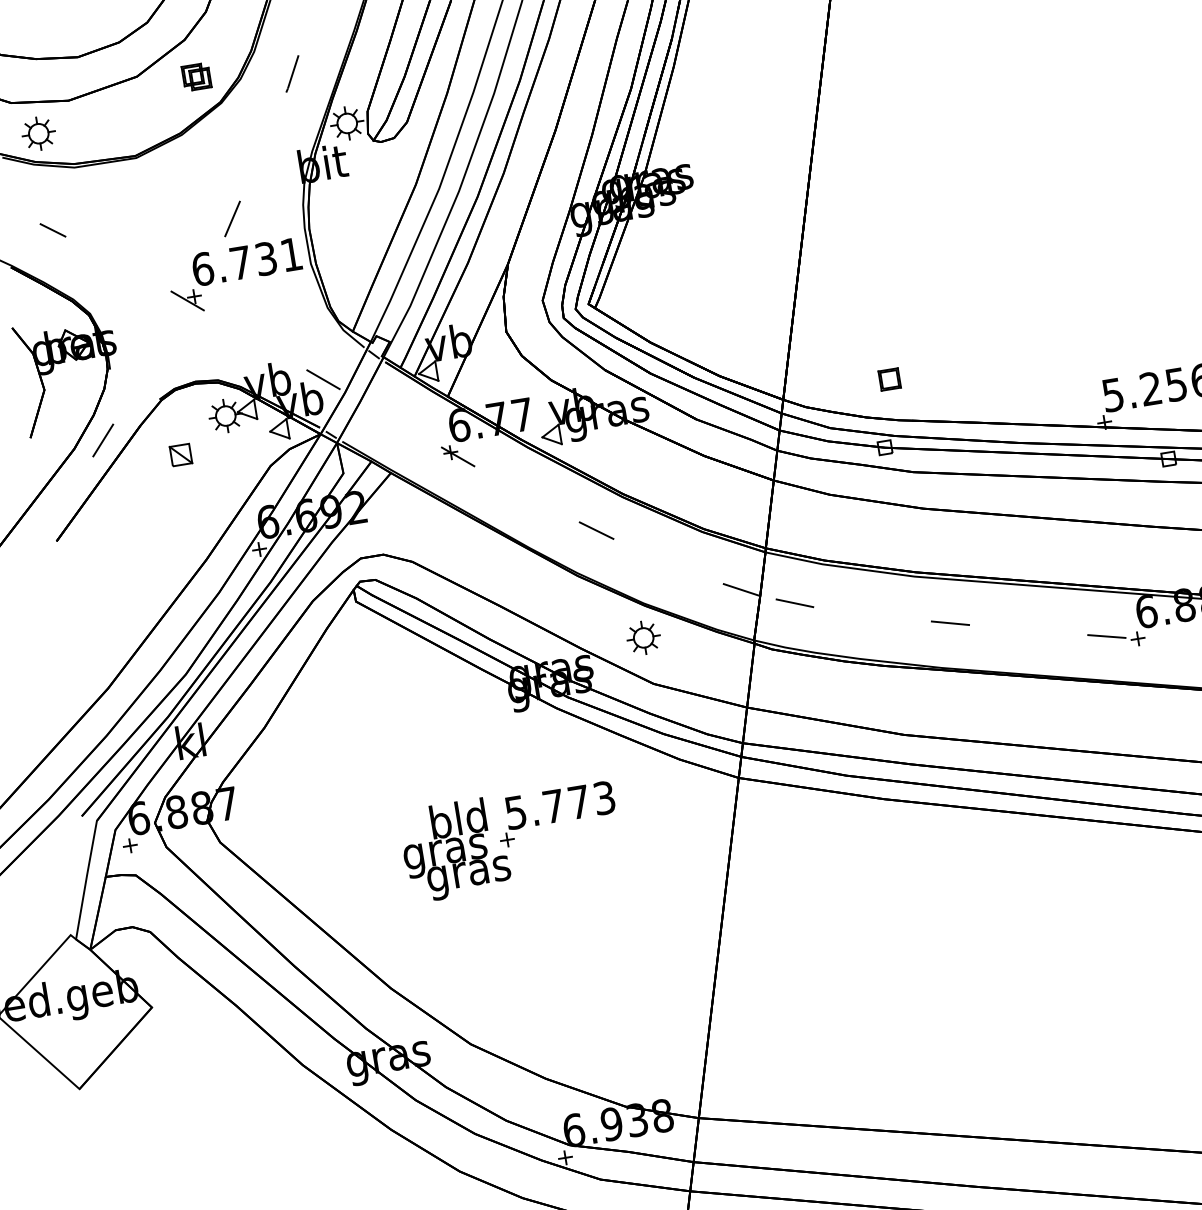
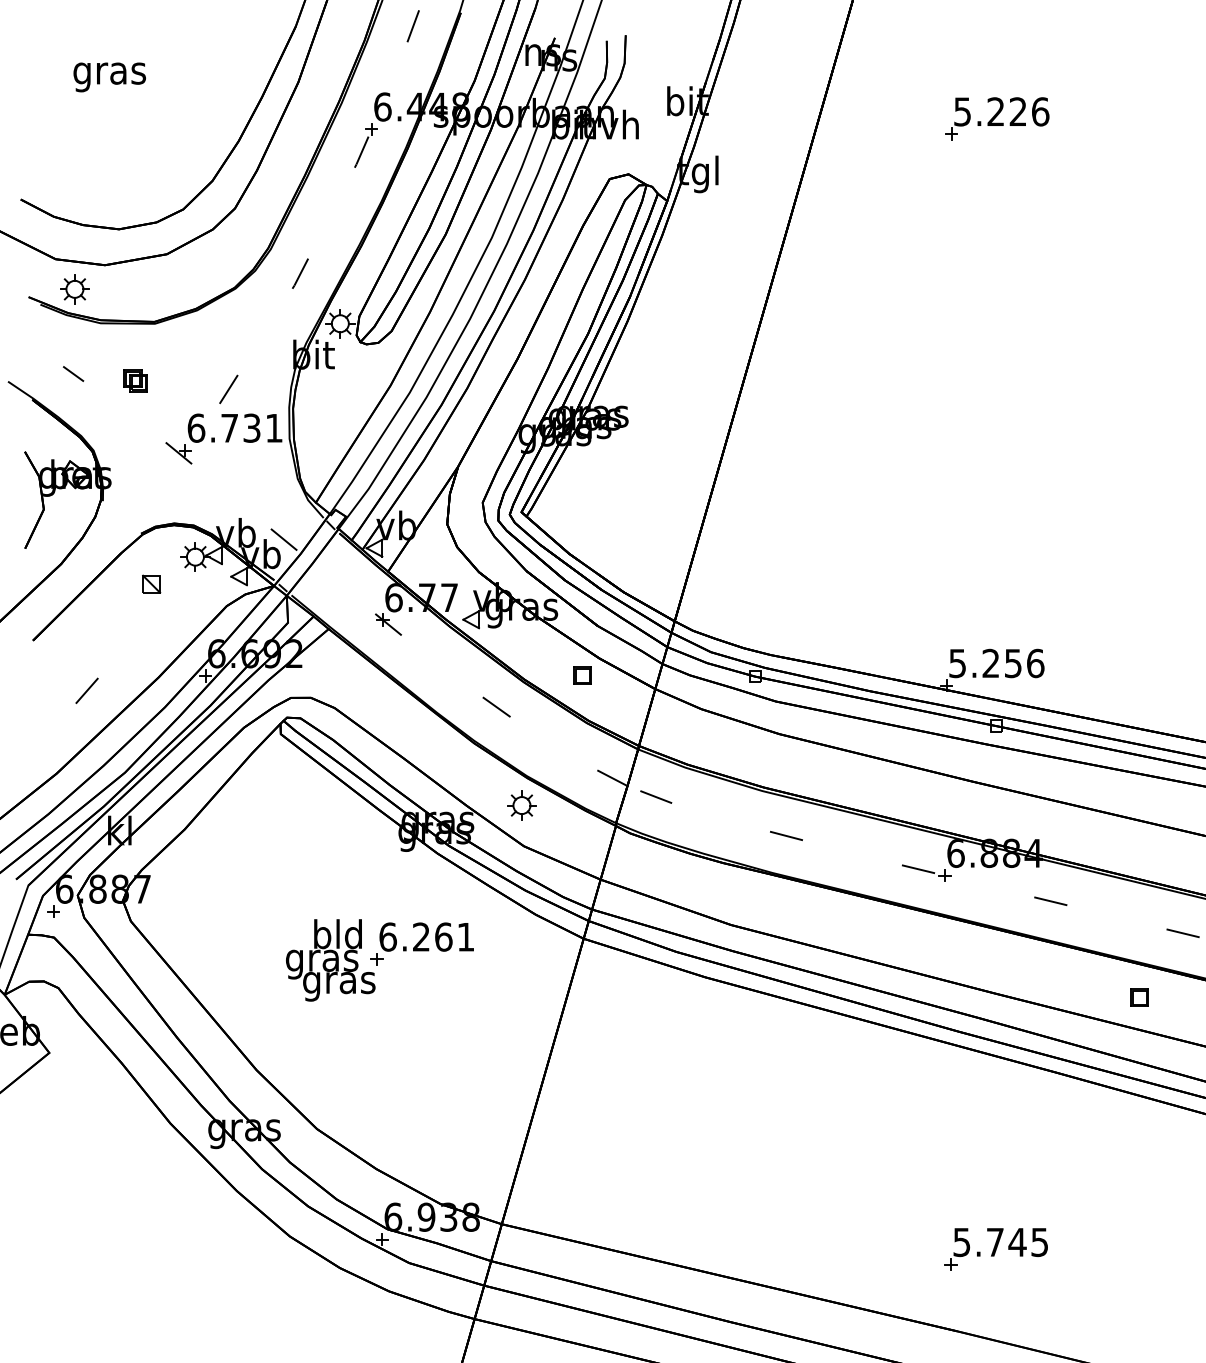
part: (196, 76) -> (135, 380), moved
part: (889, 379) -> (582, 675), moved
line: (102, 440) -> (86, 690), moved
text: (559, 804) -> (426, 936), 5.773 -> 6.261

